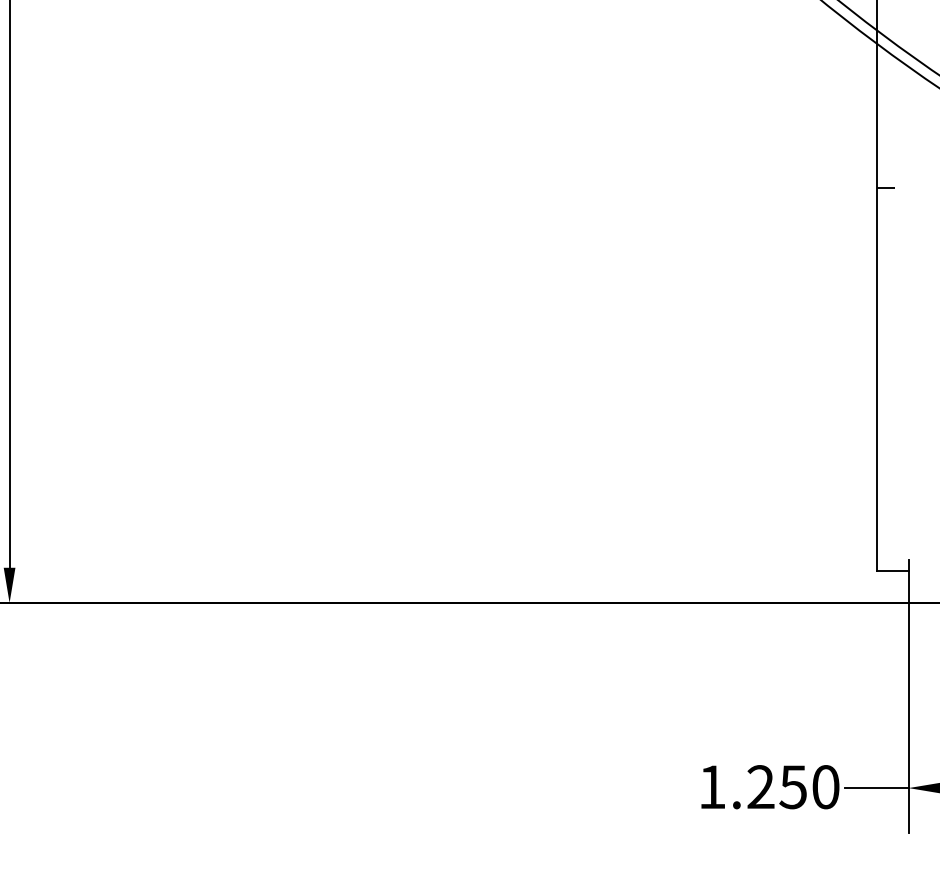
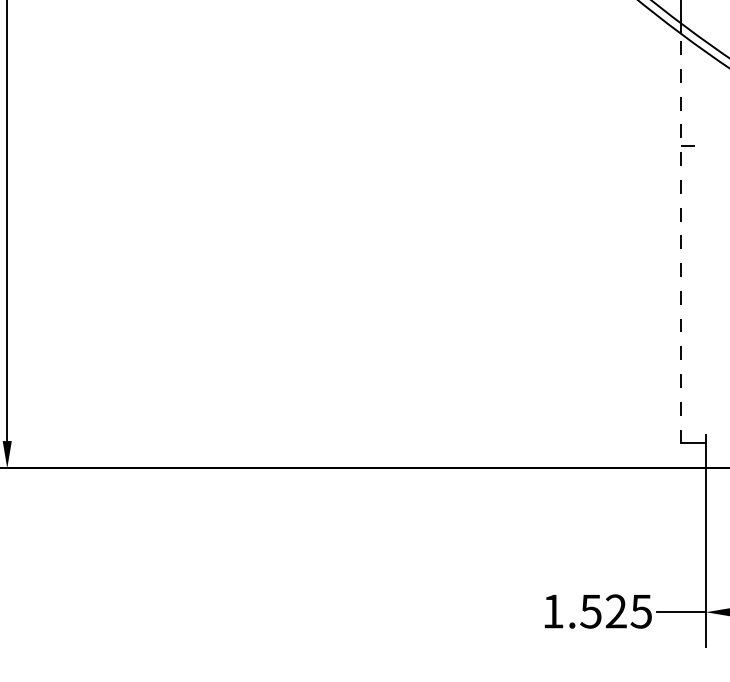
line: (876, 307) -> (680, 238), solid -> dashed
text: (792, 787) -> (615, 611), 1.250 -> 1.525

